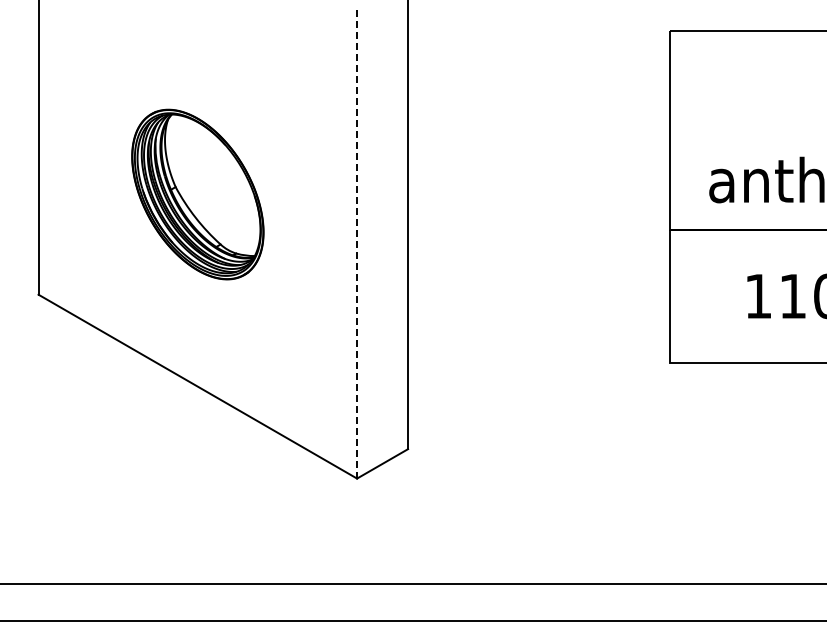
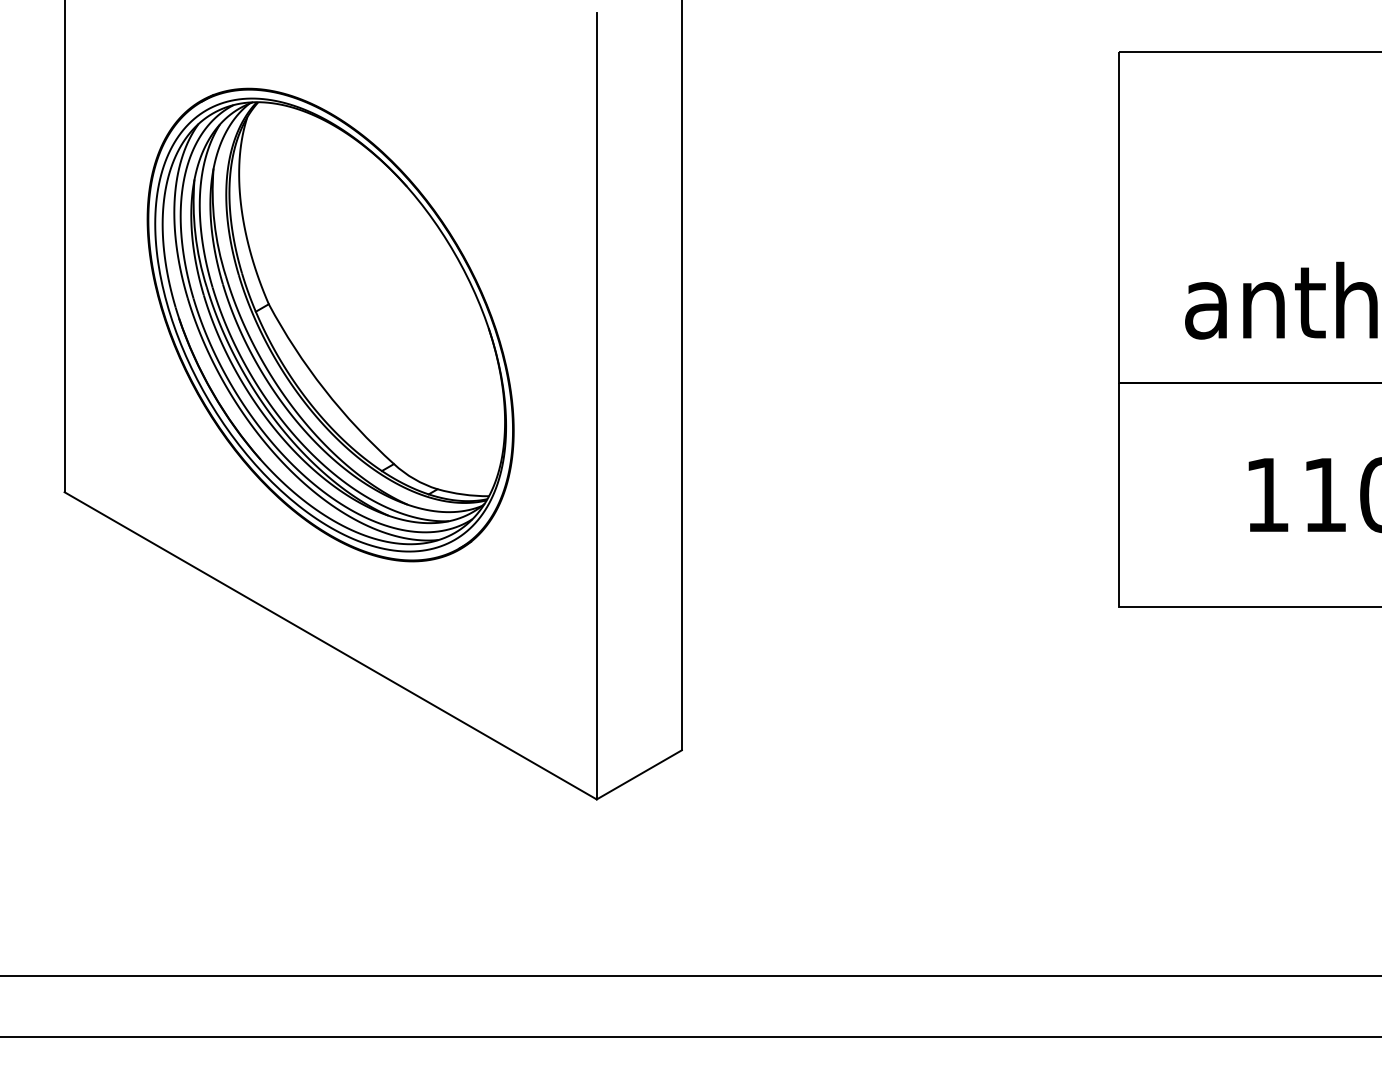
part: (197, 194) -> (330, 324), size x1.67
line: (357, 242) -> (597, 405), dashed -> solid

